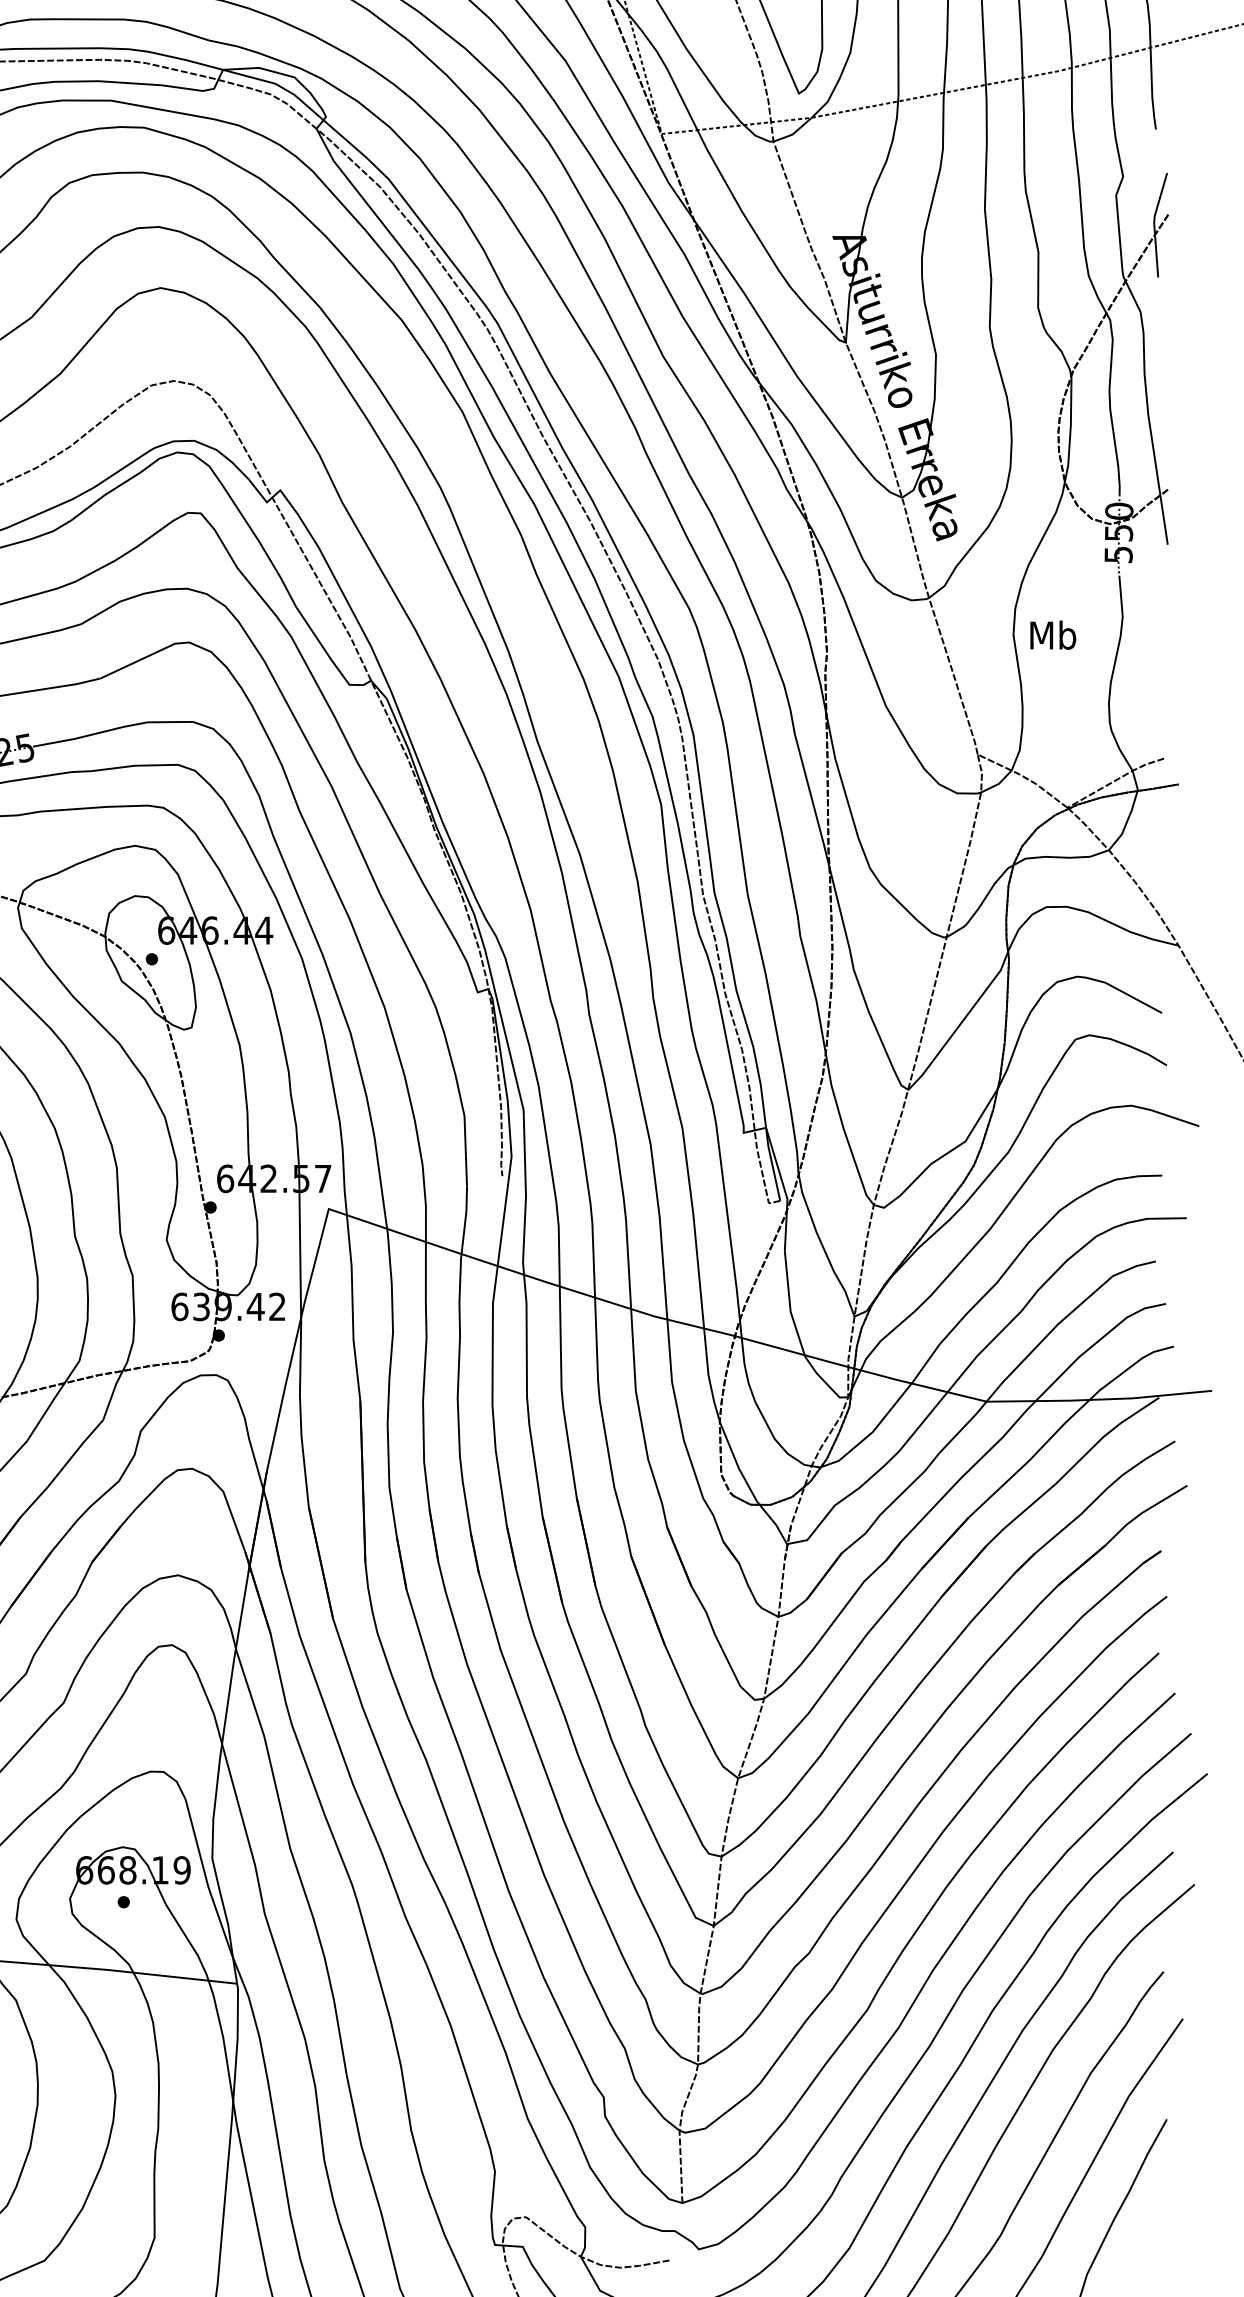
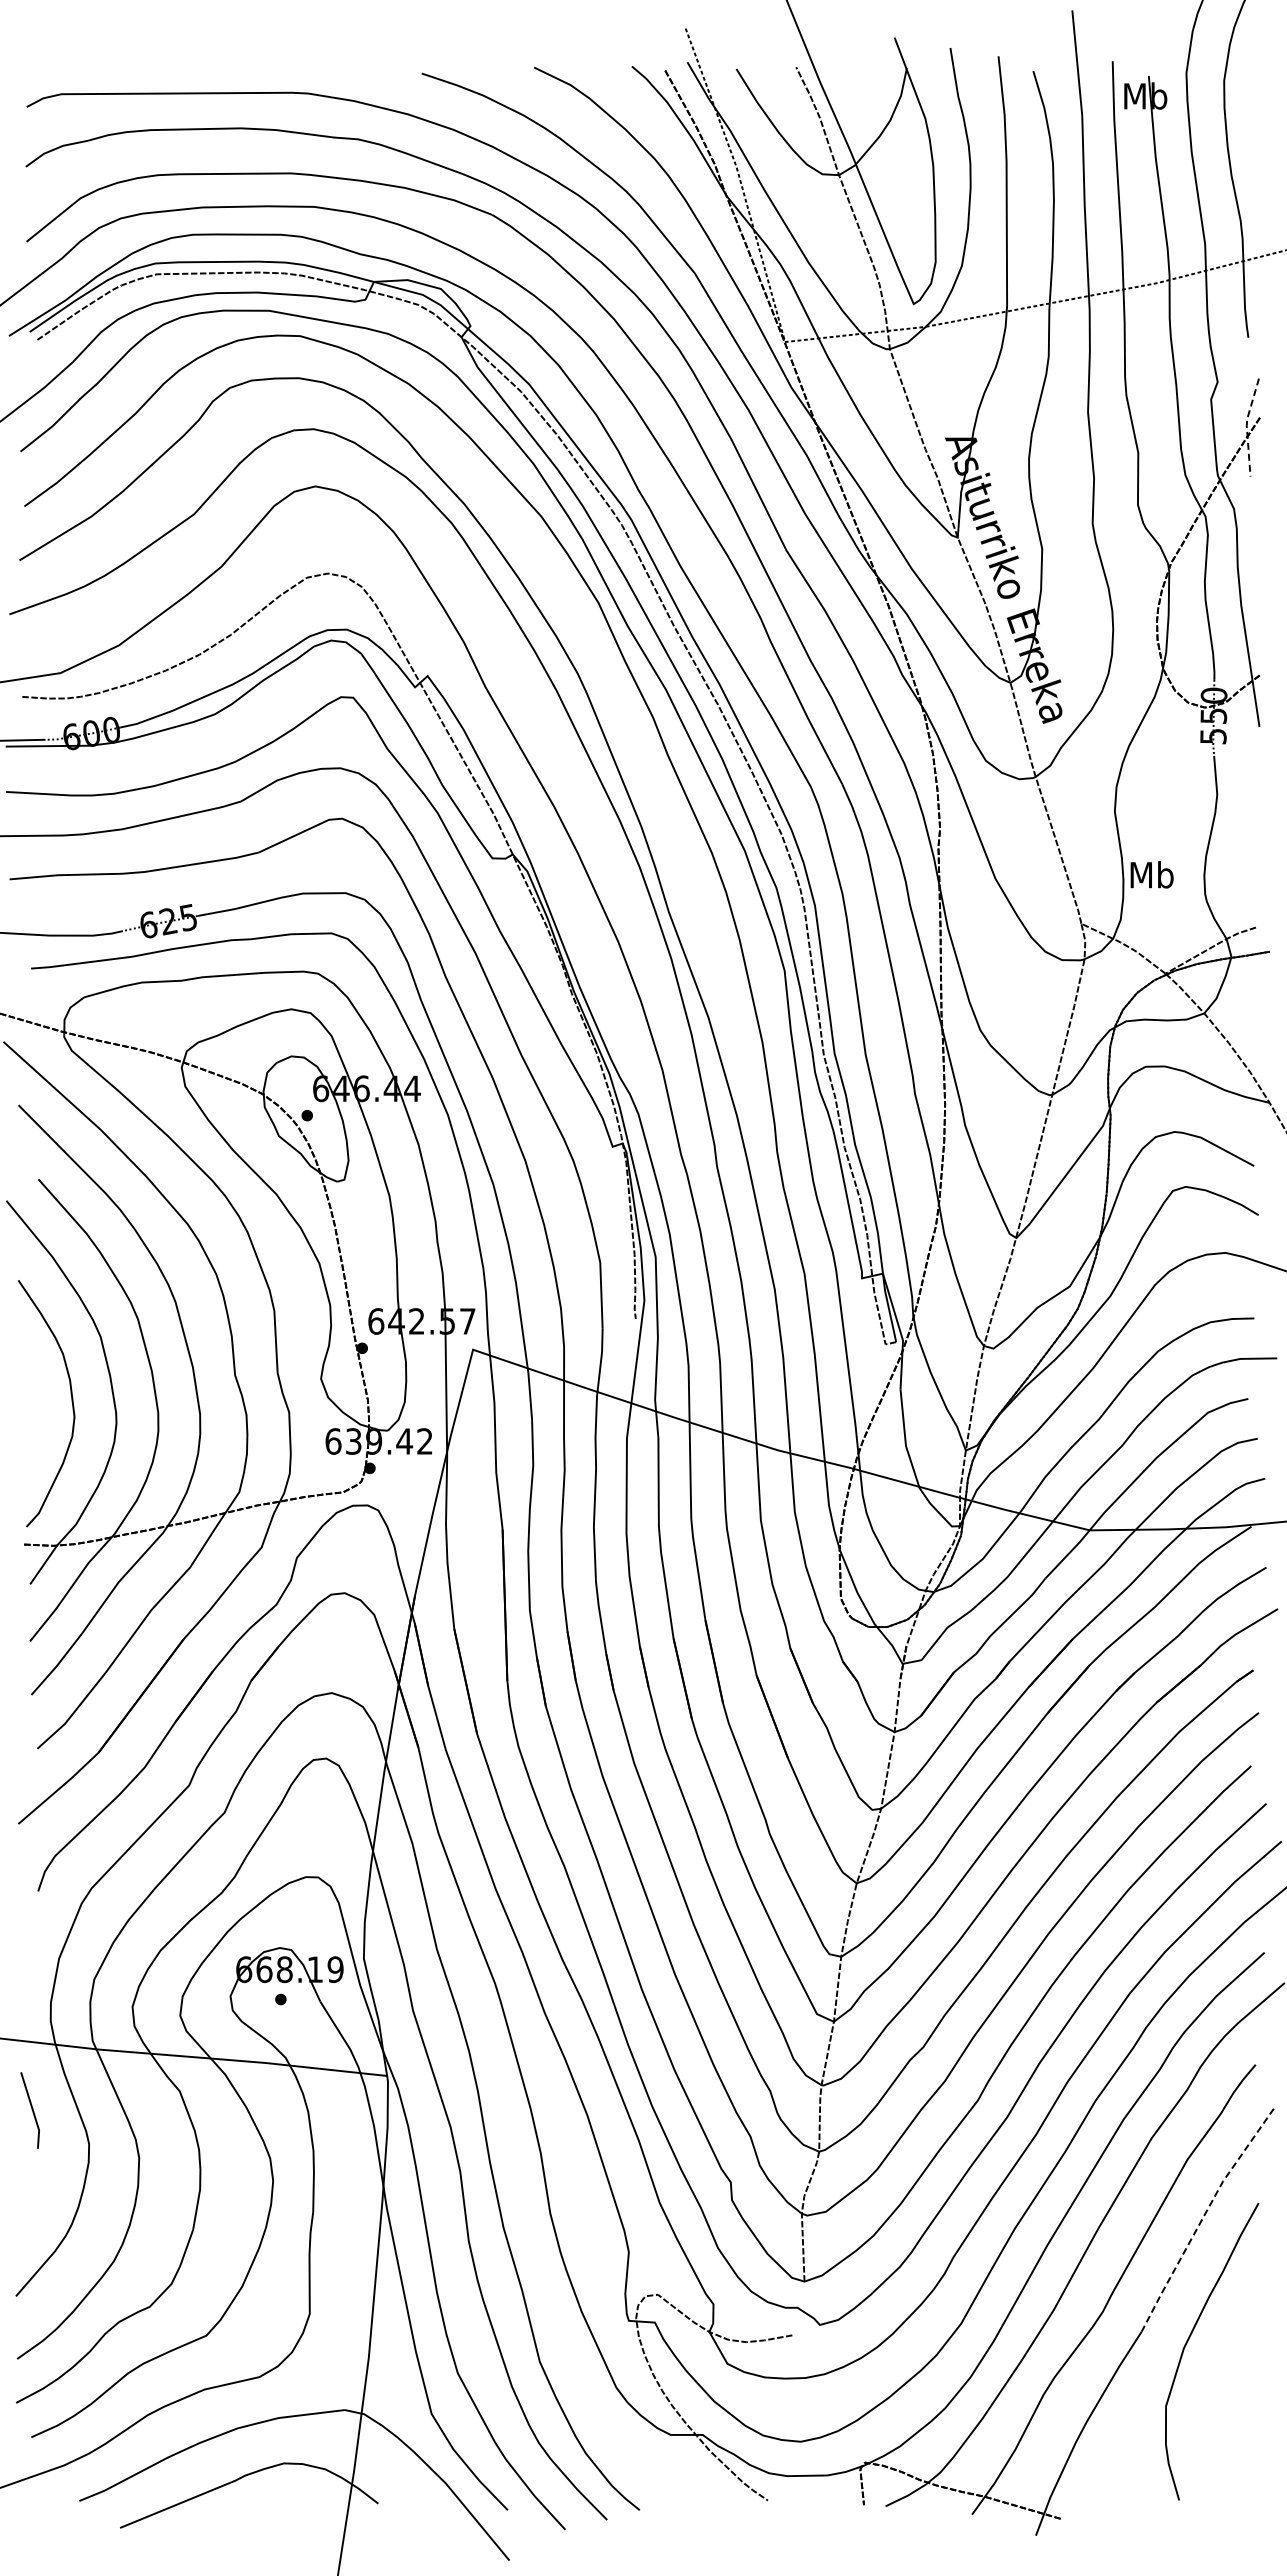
line: (1153, 223) -> (1246, 425), solid -> dashed
text: (1052, 634) -> (1151, 874), moved
line: (1108, 2134) -> (1203, 2217), solid -> dashed

